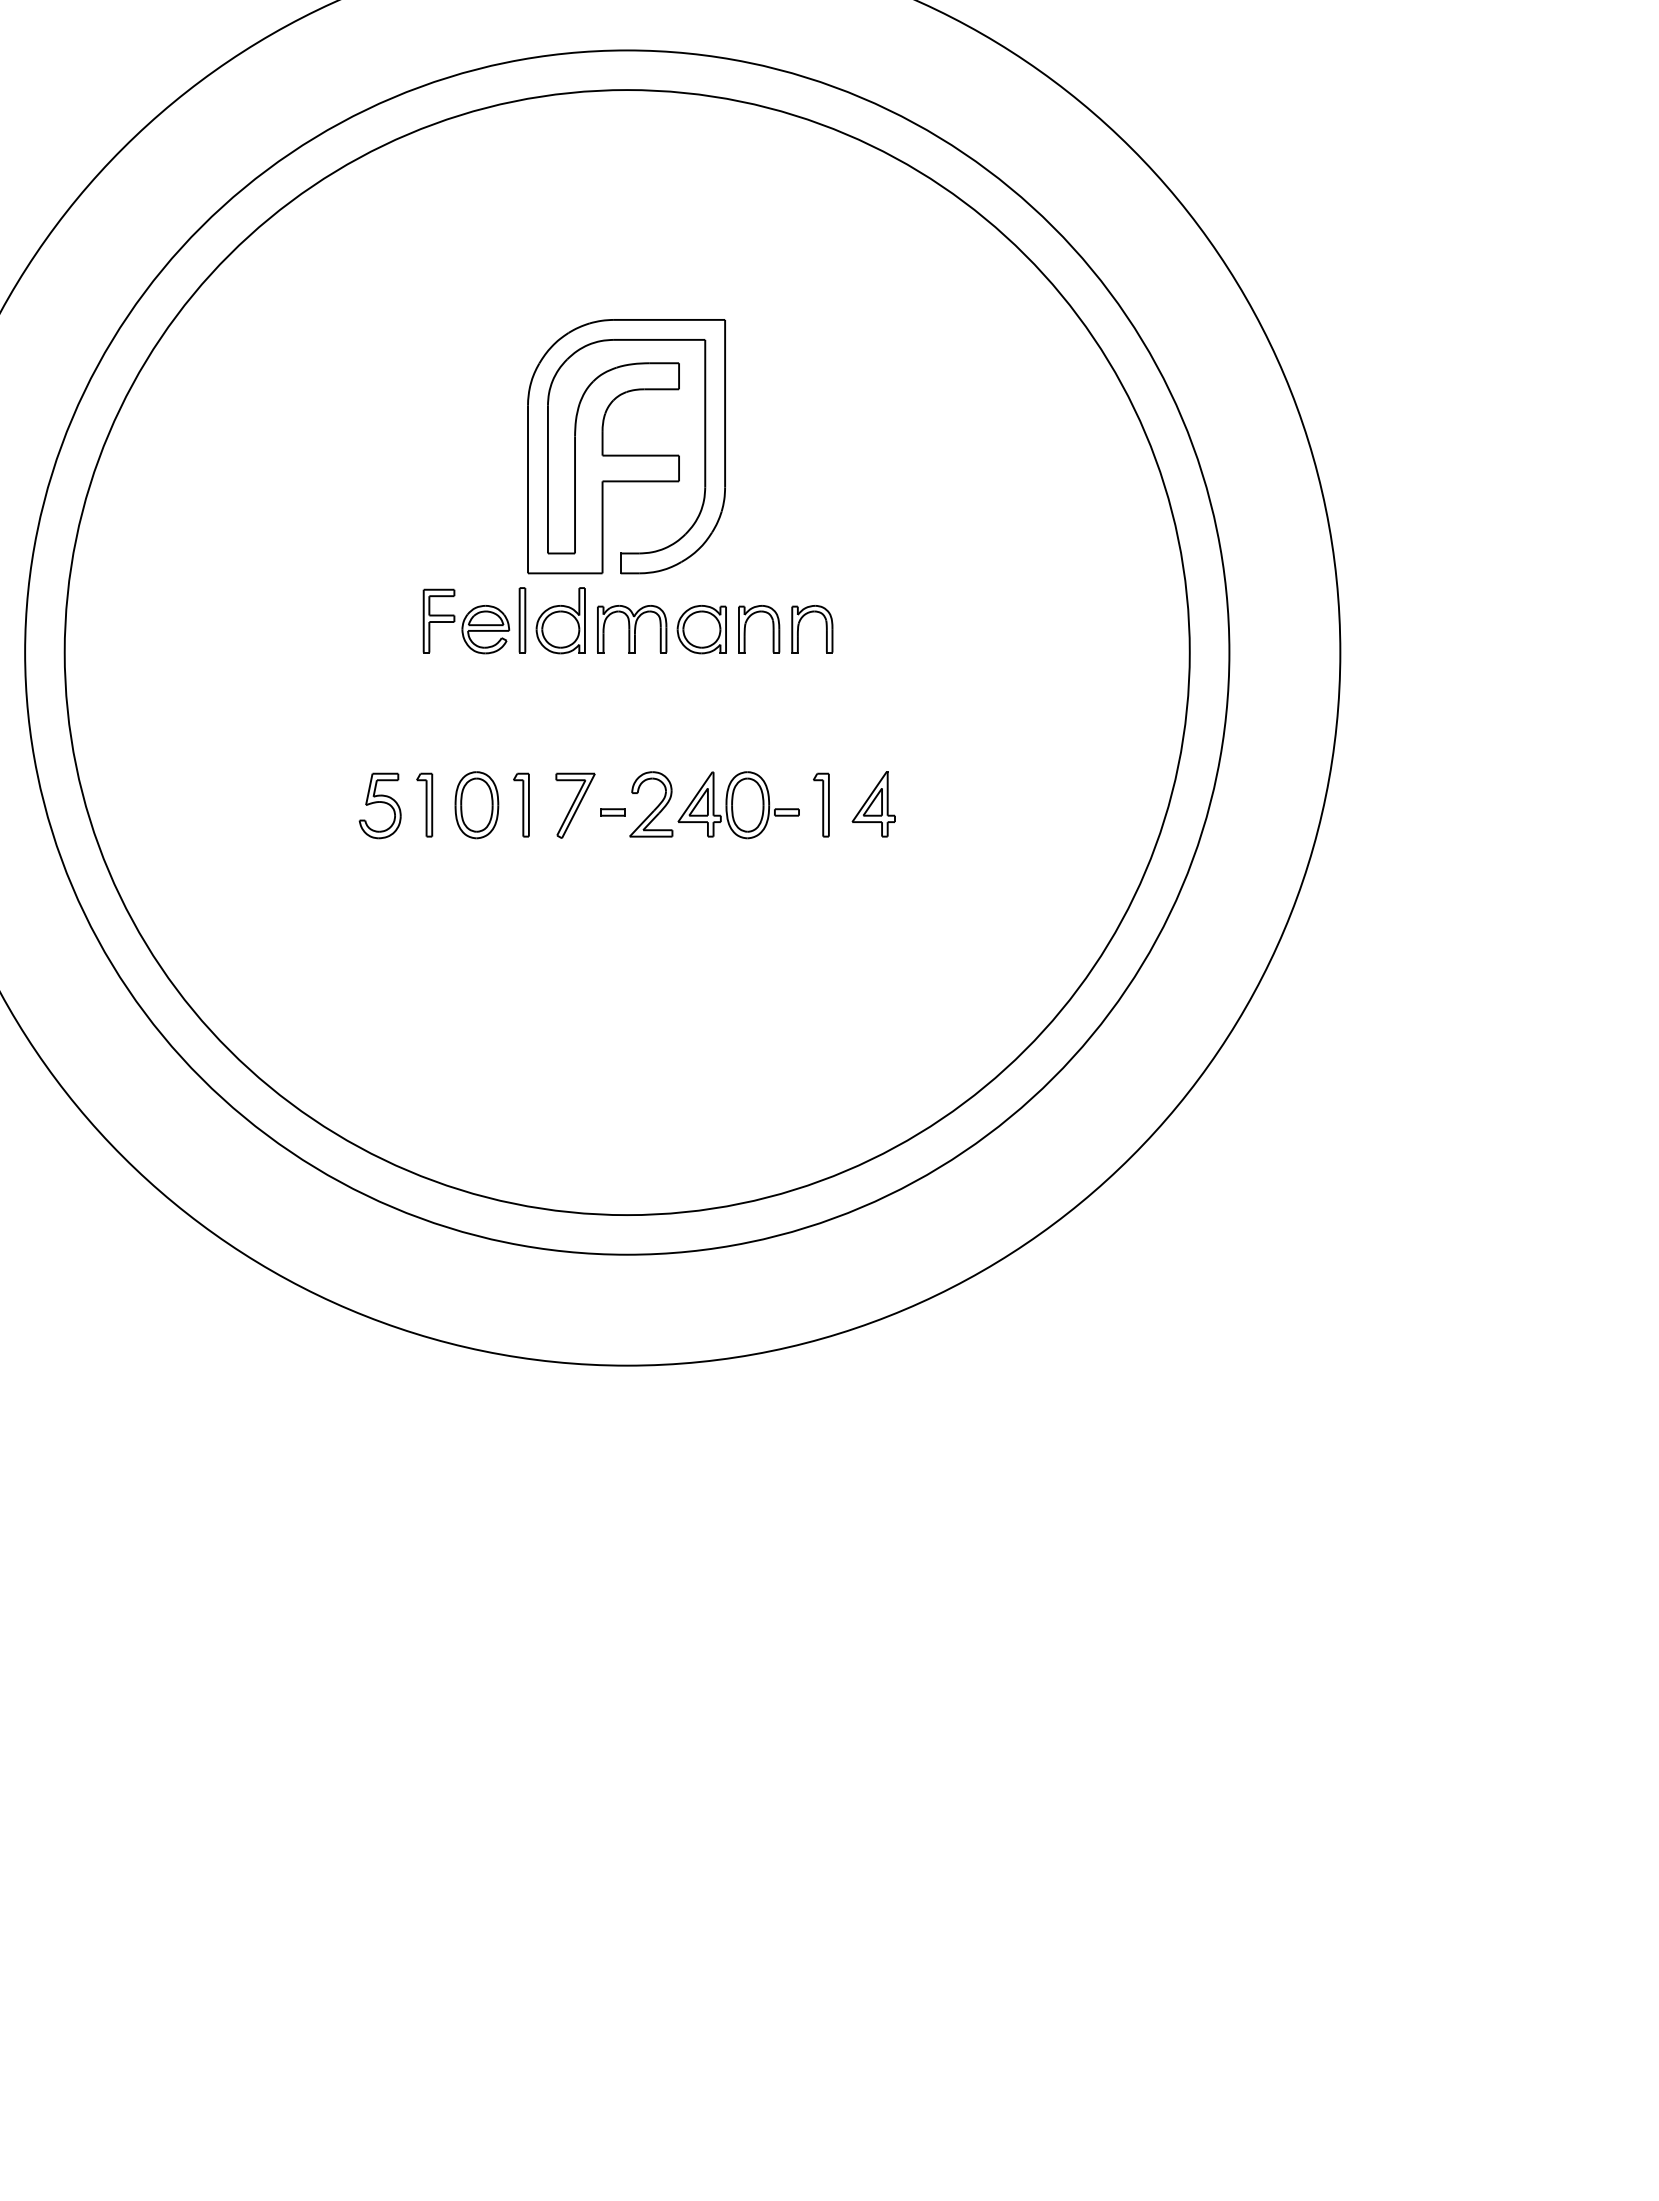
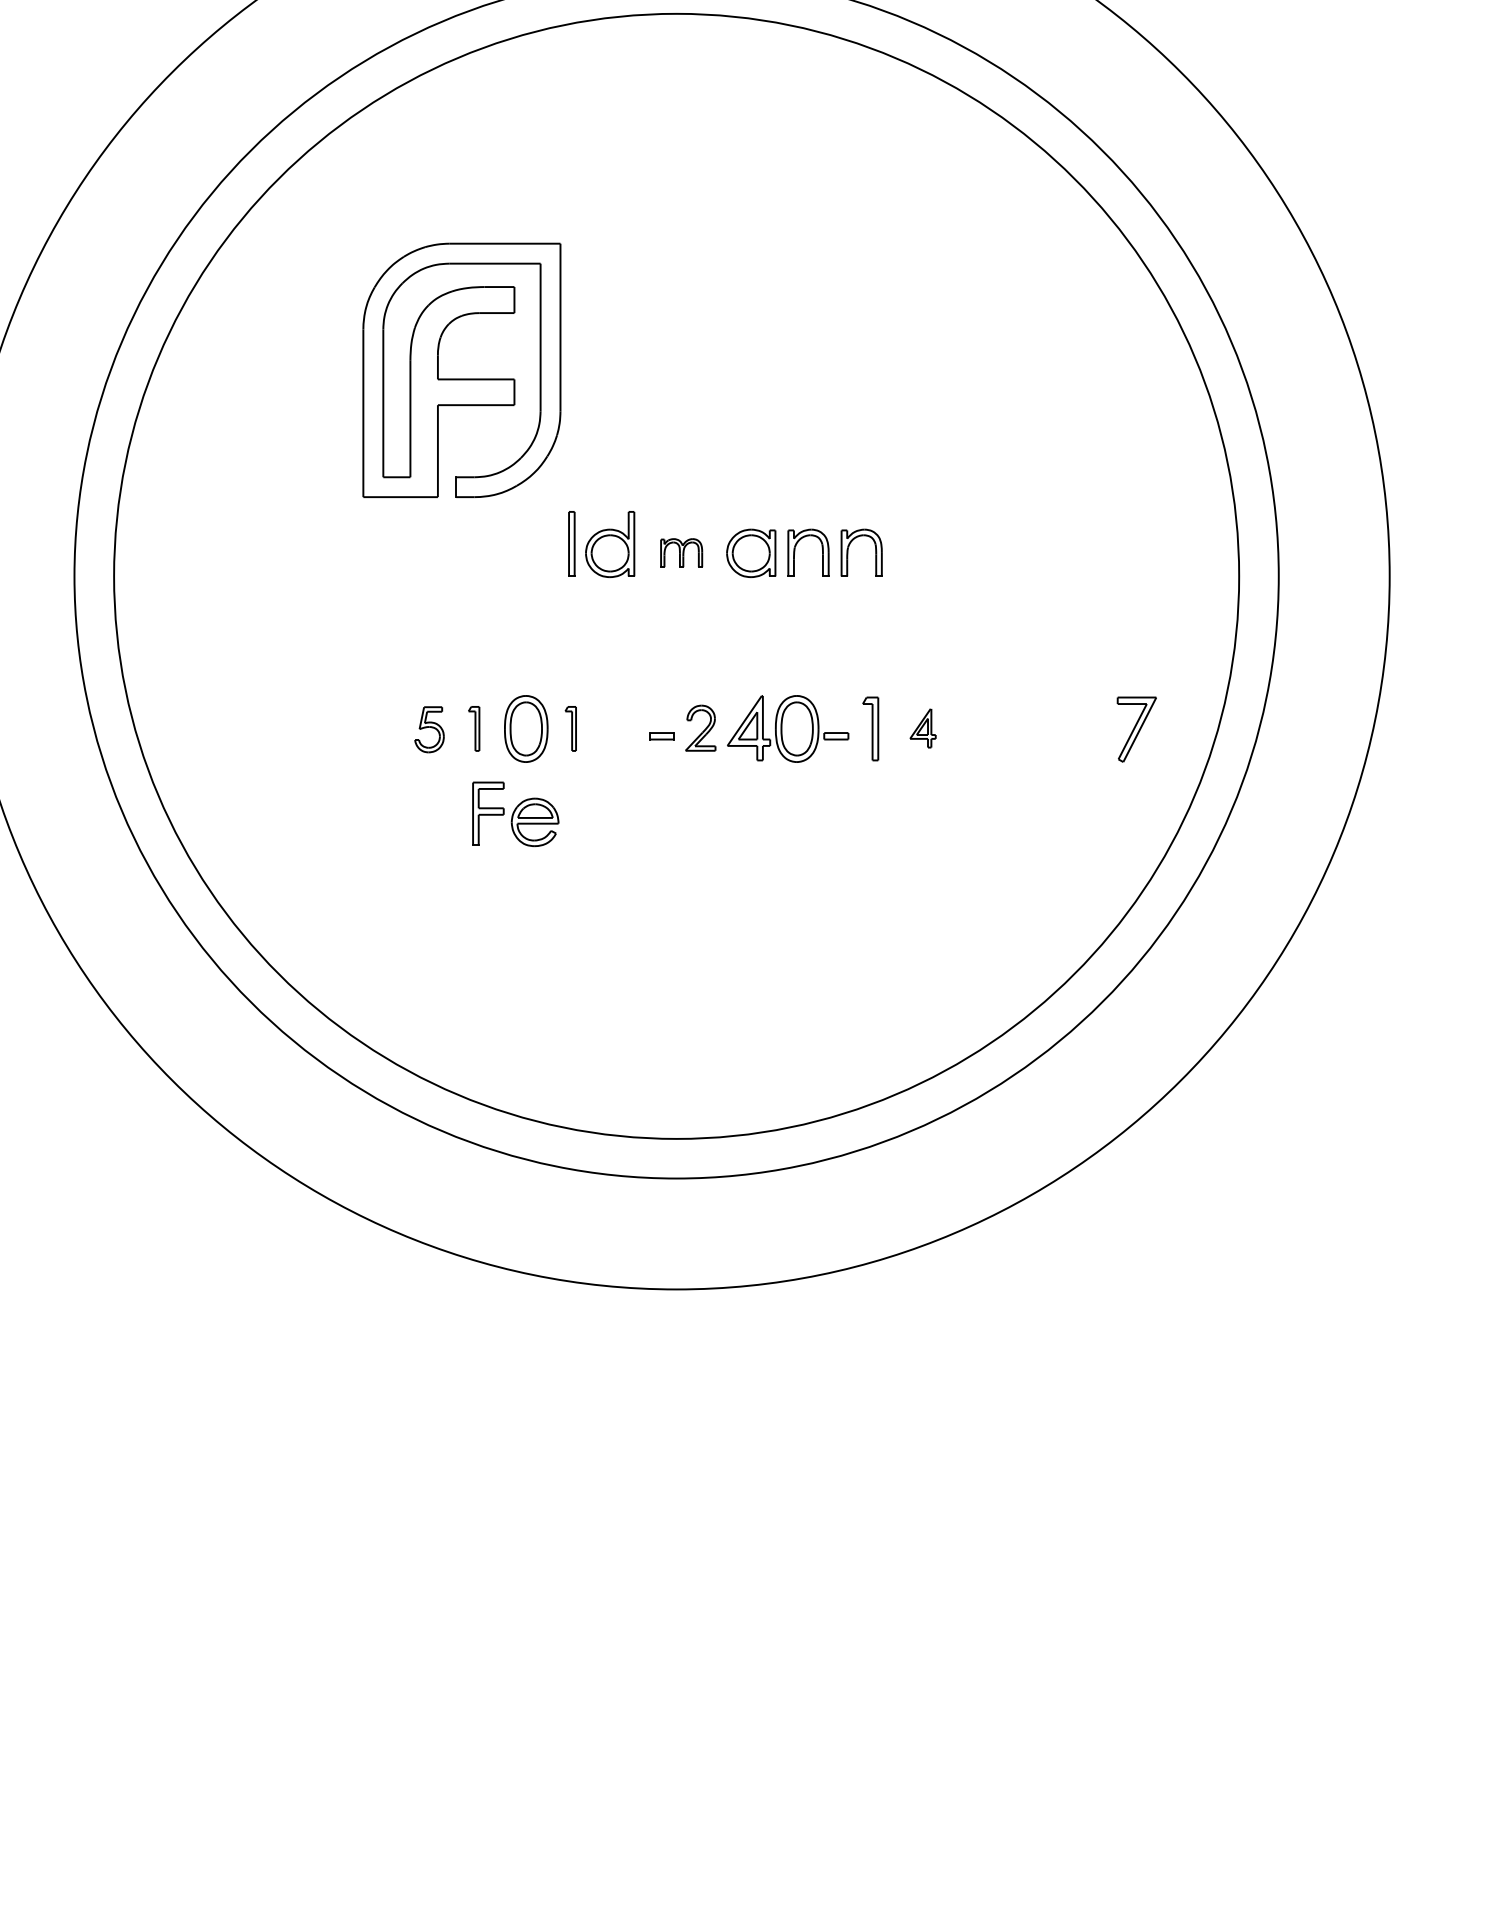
part: (626, 454) -> (461, 378), moved
part: (466, 621) -> (515, 814), moved
part: (632, 629) -> (681, 553), size x0.6
part: (424, 804) -> (473, 728), size x0.7
part: (521, 804) -> (570, 728), size x0.7
part: (651, 804) -> (700, 728), size x0.7
part: (873, 804) -> (922, 728), size x0.6
part: (379, 805) -> (428, 729), size x0.7
part: (575, 805) -> (1136, 729), moved

